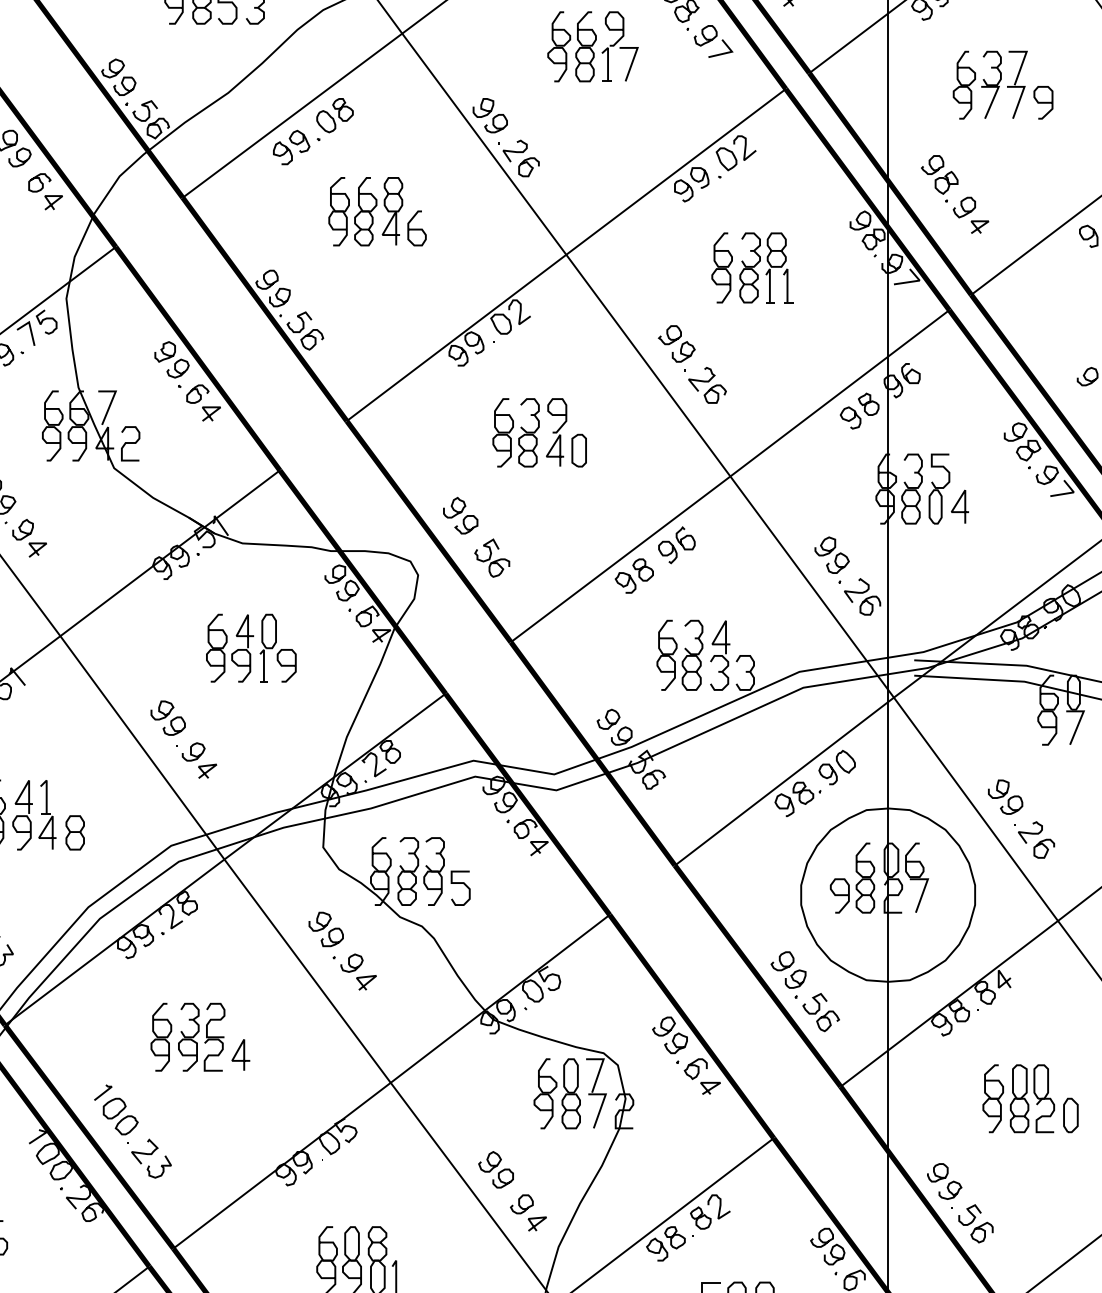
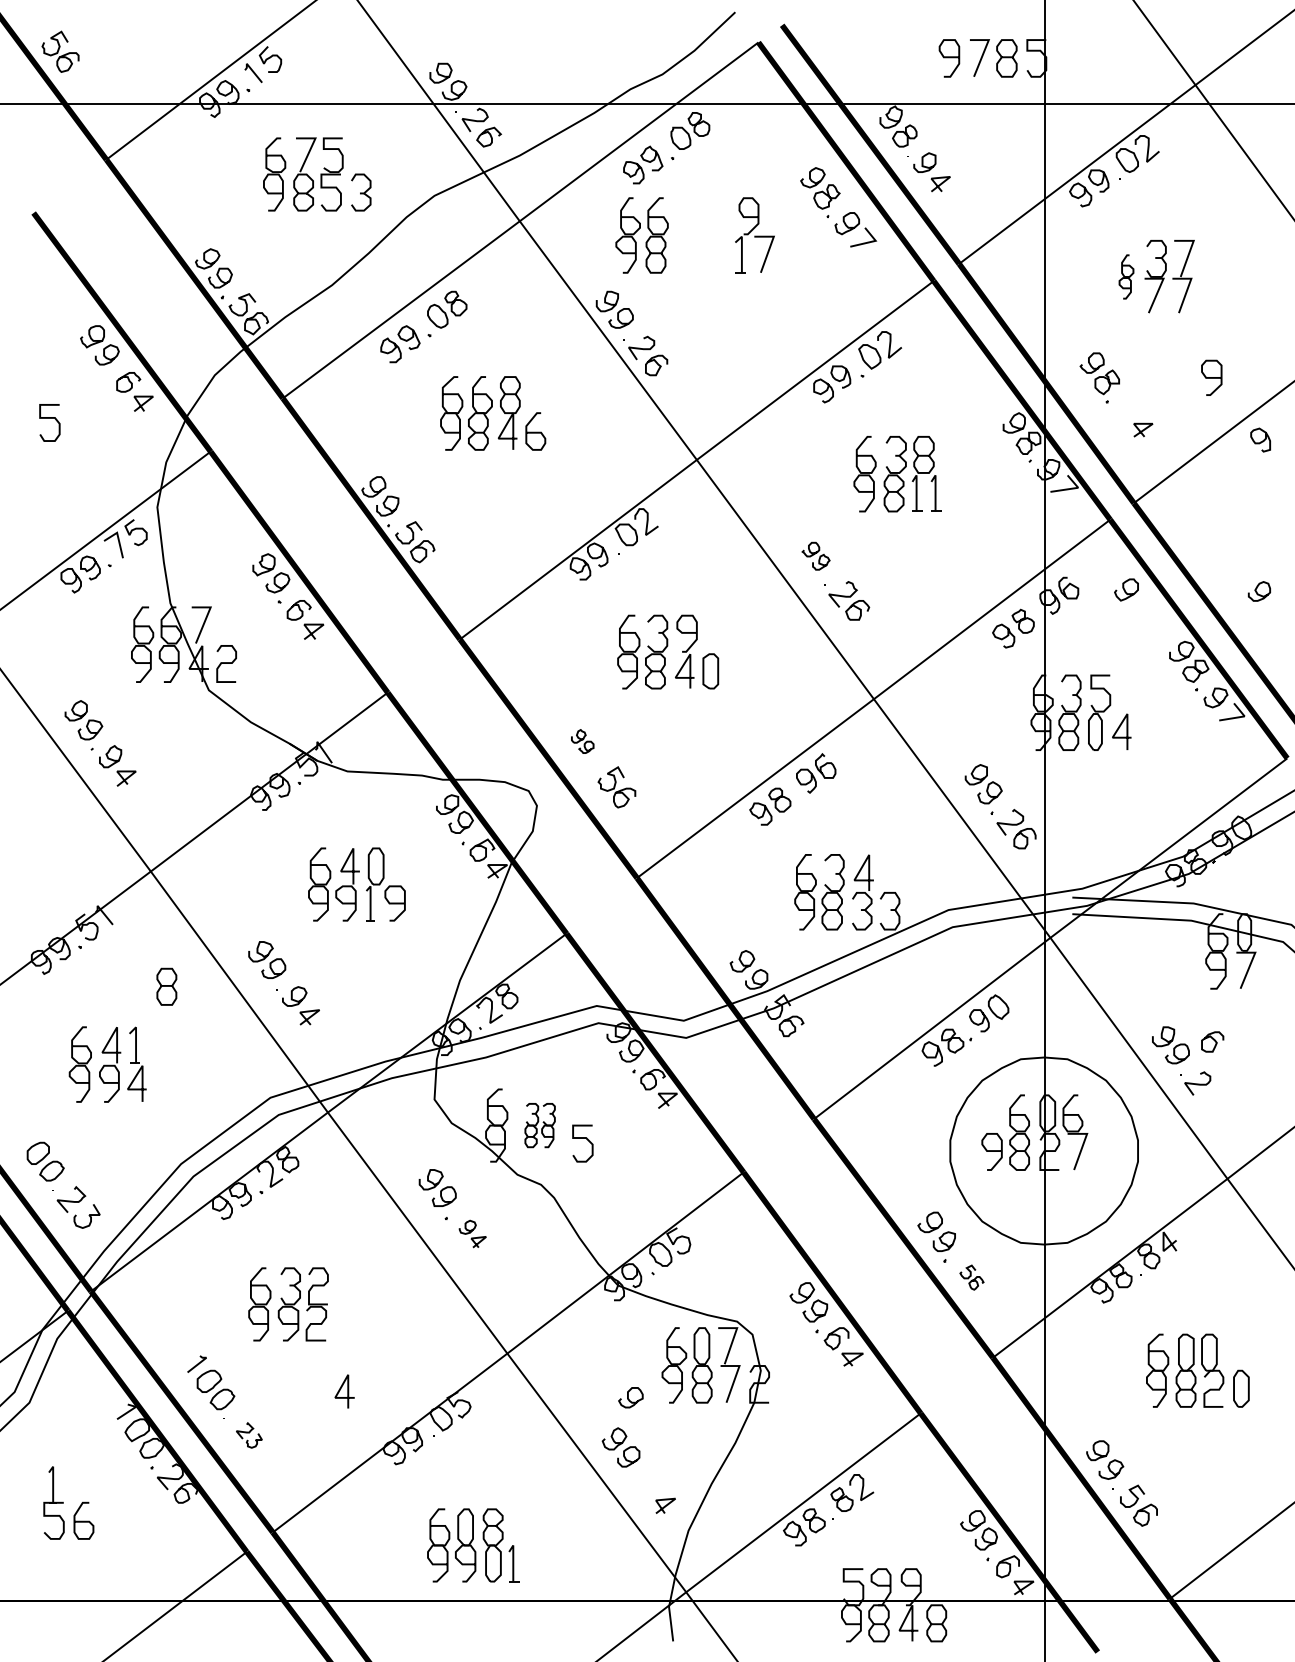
part: (571, 46) -> (641, 235), moved
part: (964, 84) -> (1126, 276), size x0.6
curve: (1043, 102) -> (1211, 377), moved
curve: (963, 207) -> (1125, 589), moved
part: (676, 344) -> (815, 556), size x0.7
part: (460, 515) -> (582, 741), size x0.6
curve: (74, 832) -> (166, 986), moved
curve: (1045, 847) -> (1213, 1040), moved
part: (420, 871) -> (539, 1125), size x0.6
part: (358, 971) -> (472, 1233), size x0.7
part: (820, 1012) -> (971, 1277), size x0.6
line: (243, 1054) -> (347, 1391), moved
part: (151, 1158) -> (249, 1435), size x0.6
curve: (519, 1204) -> (628, 1397), moved

